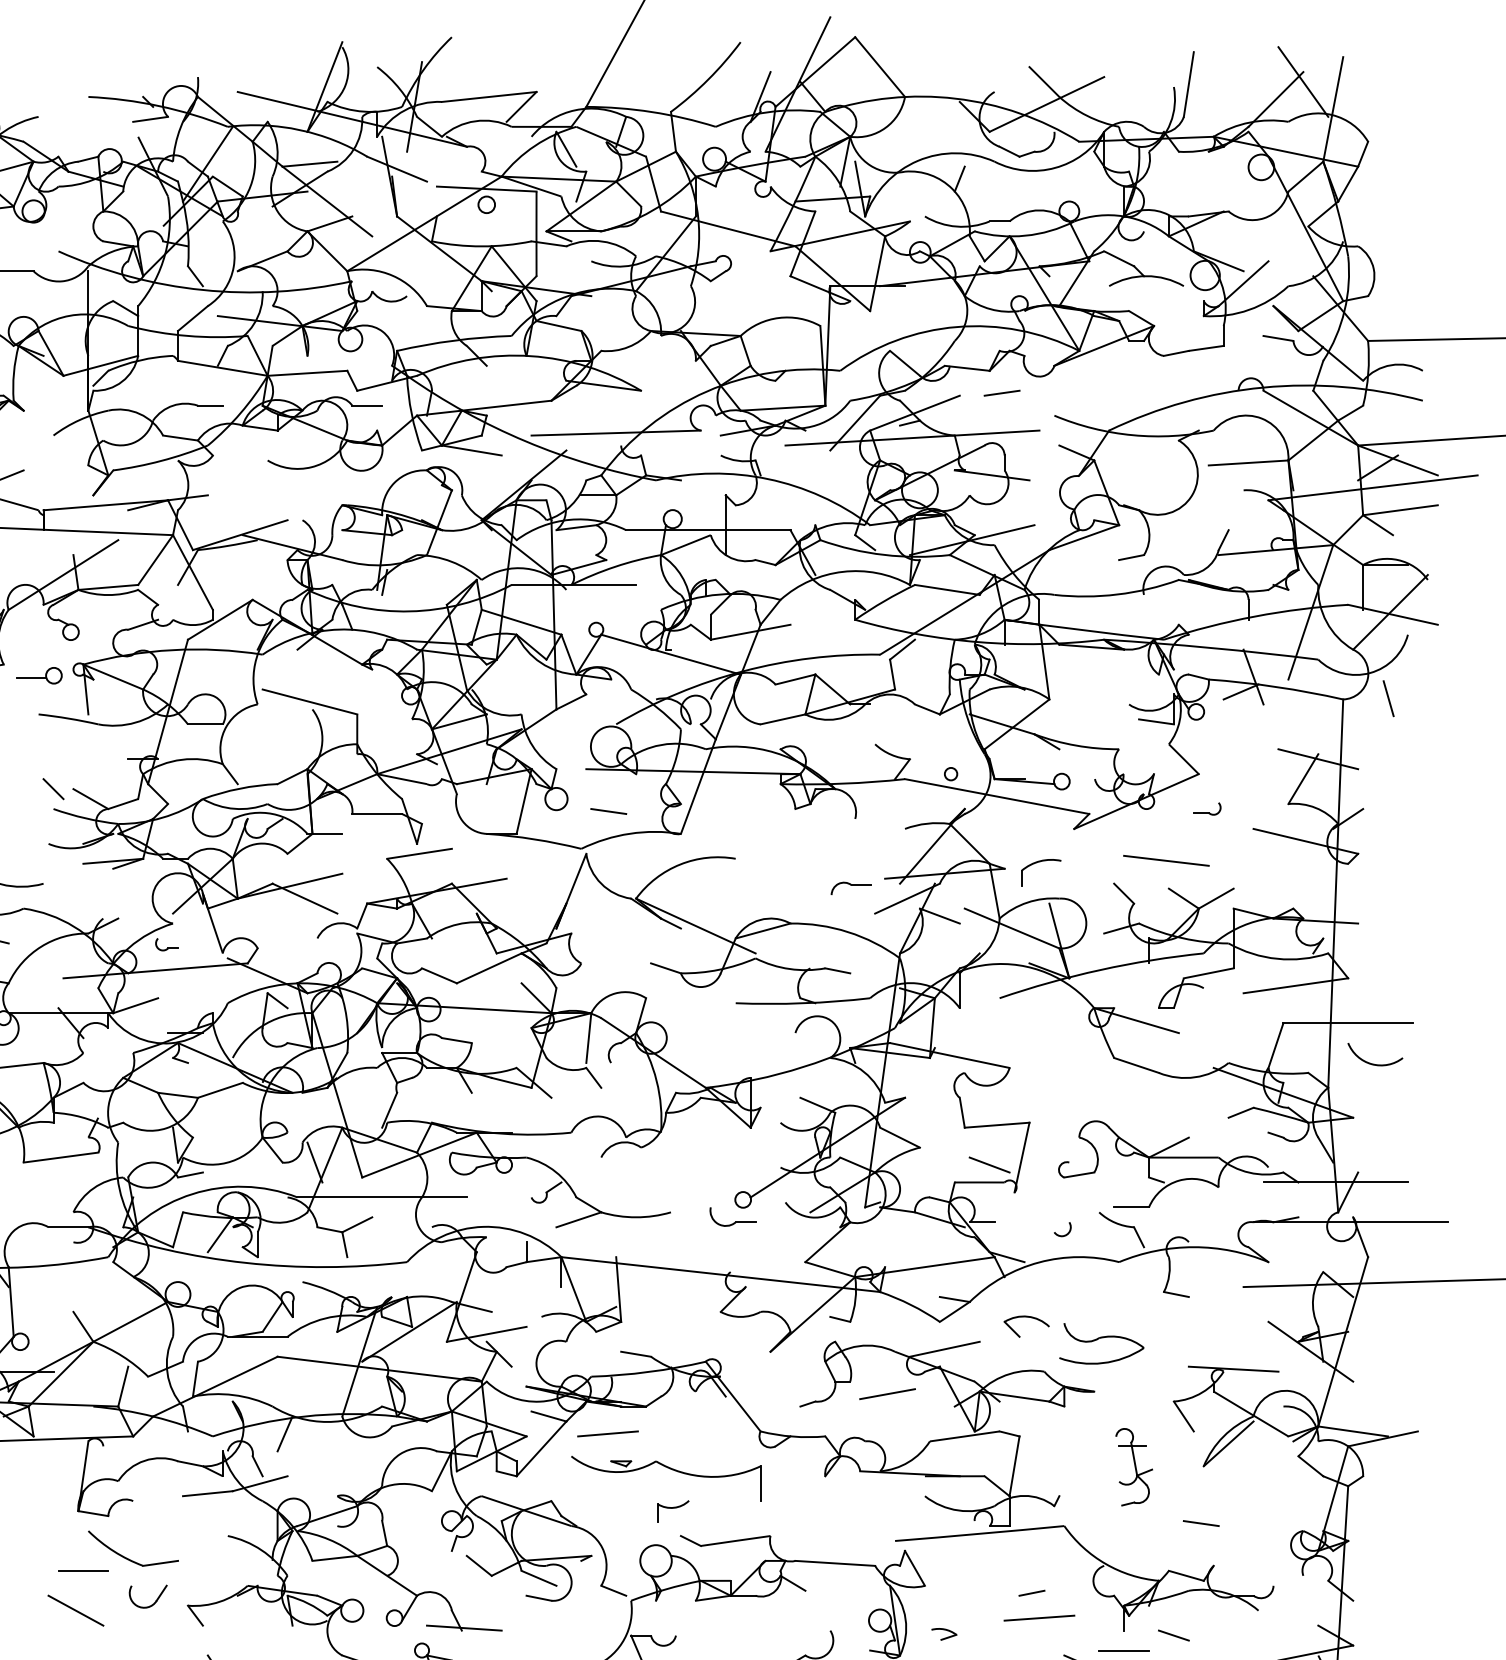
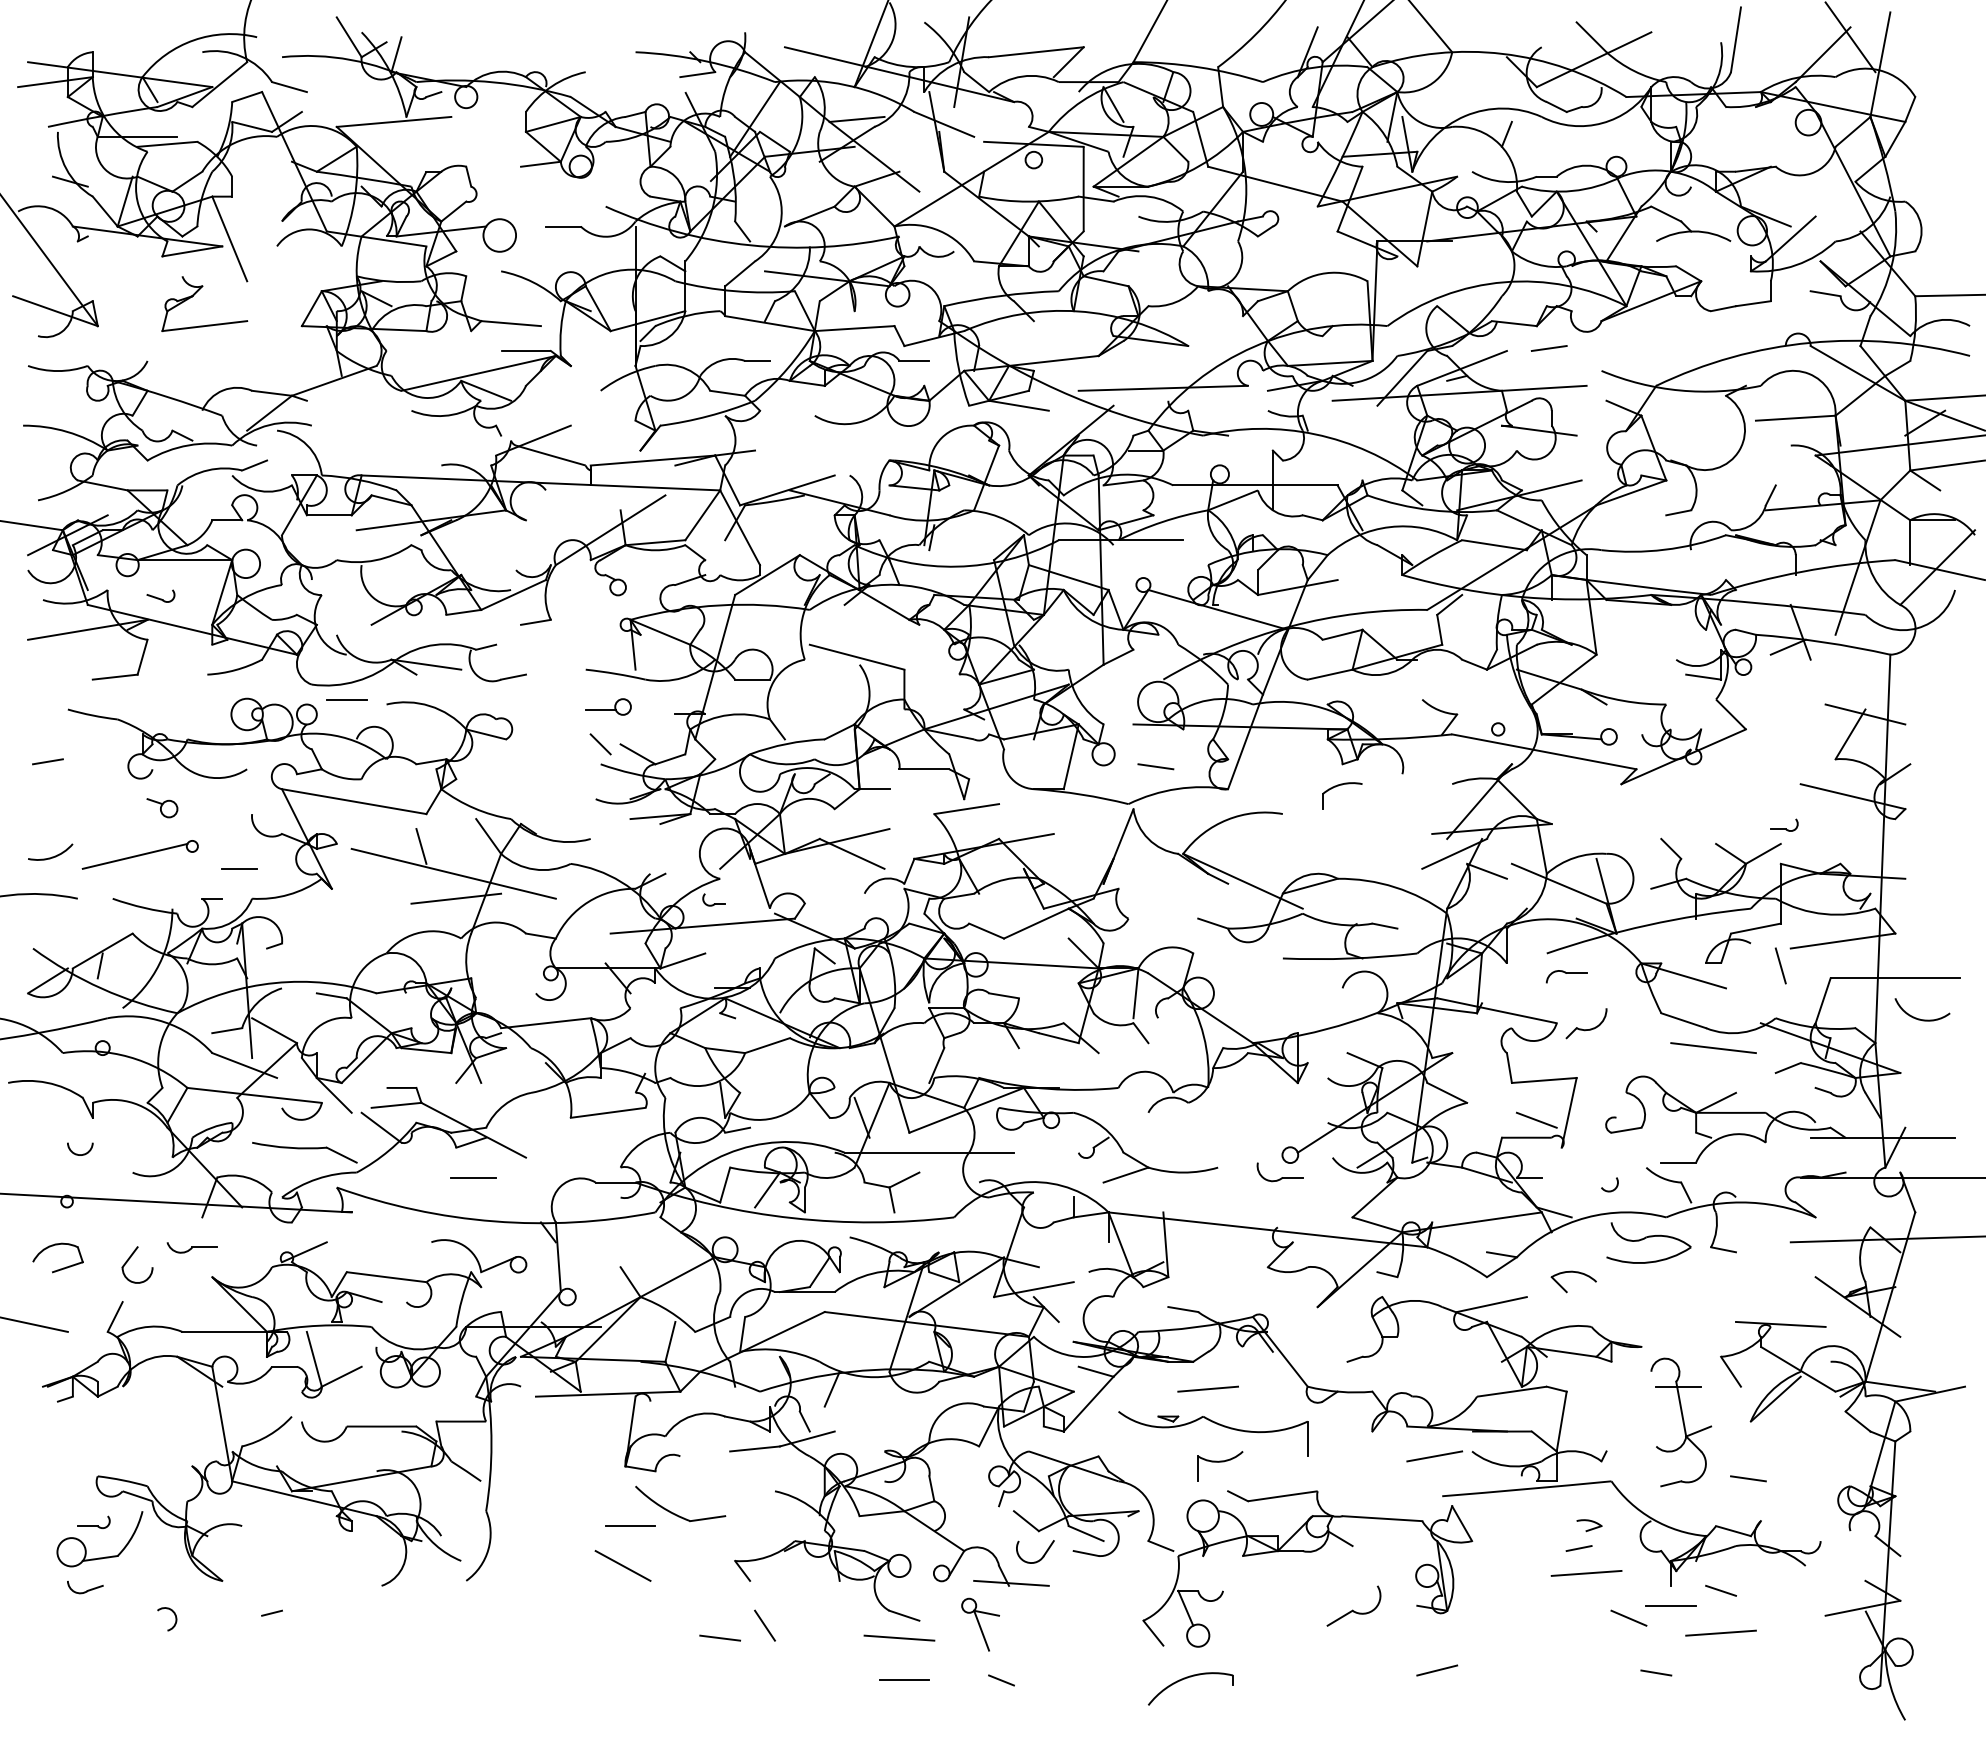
part: (39, 675) -> (608, 706), moved
line: (1388, 698) -> (1780, 965), moved
part: (1207, 808) -> (1784, 824), moved
line: (1166, 860) -> (1713, 1047), moved
part: (1037, 863) -> (1338, 786), moved
part: (851, 888) -> (1566, 976), moved
part: (1039, 1068) -> (1586, 1023), added
part: (1101, 1343) -> (1648, 1242), moved
line: (887, 1394) -> (1434, 1456), moved
line: (607, 1433) -> (1207, 1388), moved
part: (1134, 1467) -> (1681, 1422), size x1.67
part: (673, 1511) -> (1220, 1466), size x1.43
part: (154, 1602) -> (1041, 1557), moved
part: (944, 1634) -> (1589, 1525), moved

